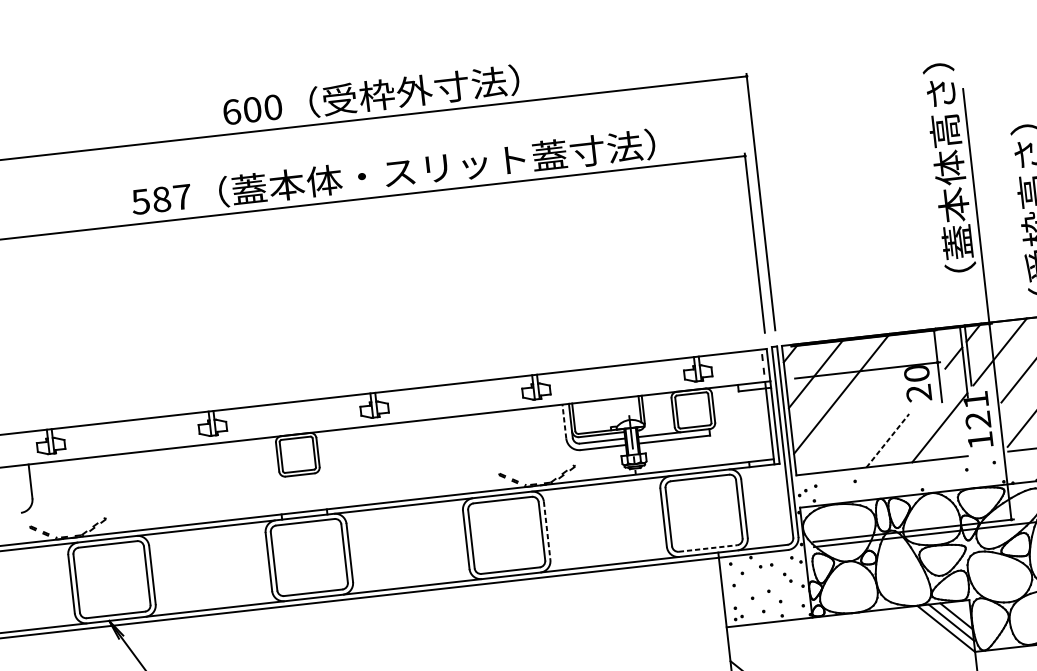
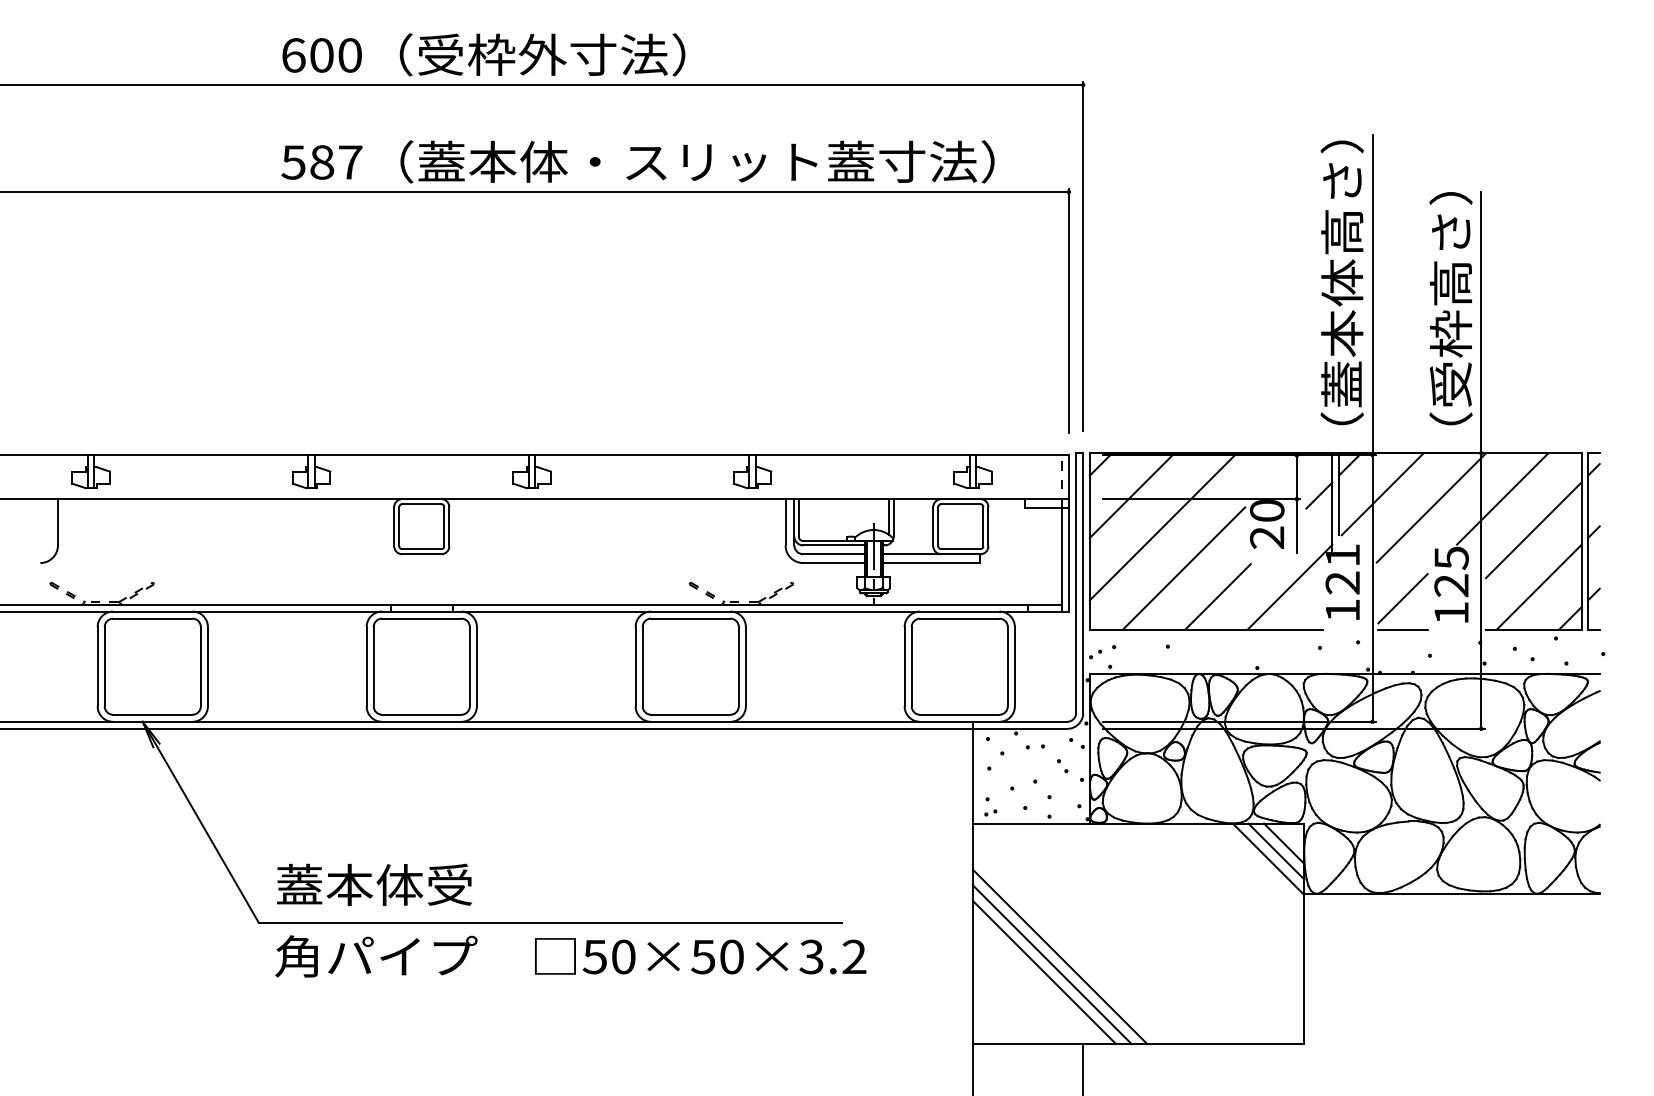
text: (371, 95) -> (483, 54), moved
text: (948, 167) -> (1341, 282), moved
text: (393, 172) -> (637, 161), moved
line: (564, 421) -> (785, 521), dashed -> solid
line: (860, 422) -> (1183, 568), added
line: (888, 440) -> (1218, 596), dashed -> solid
line: (546, 530) -> (745, 666), dashed -> solid
line: (707, 548) -> (959, 714), dashed -> solid

